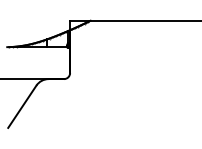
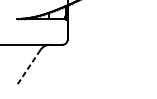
line: (22, 107) -> (29, 67), solid -> dashed

